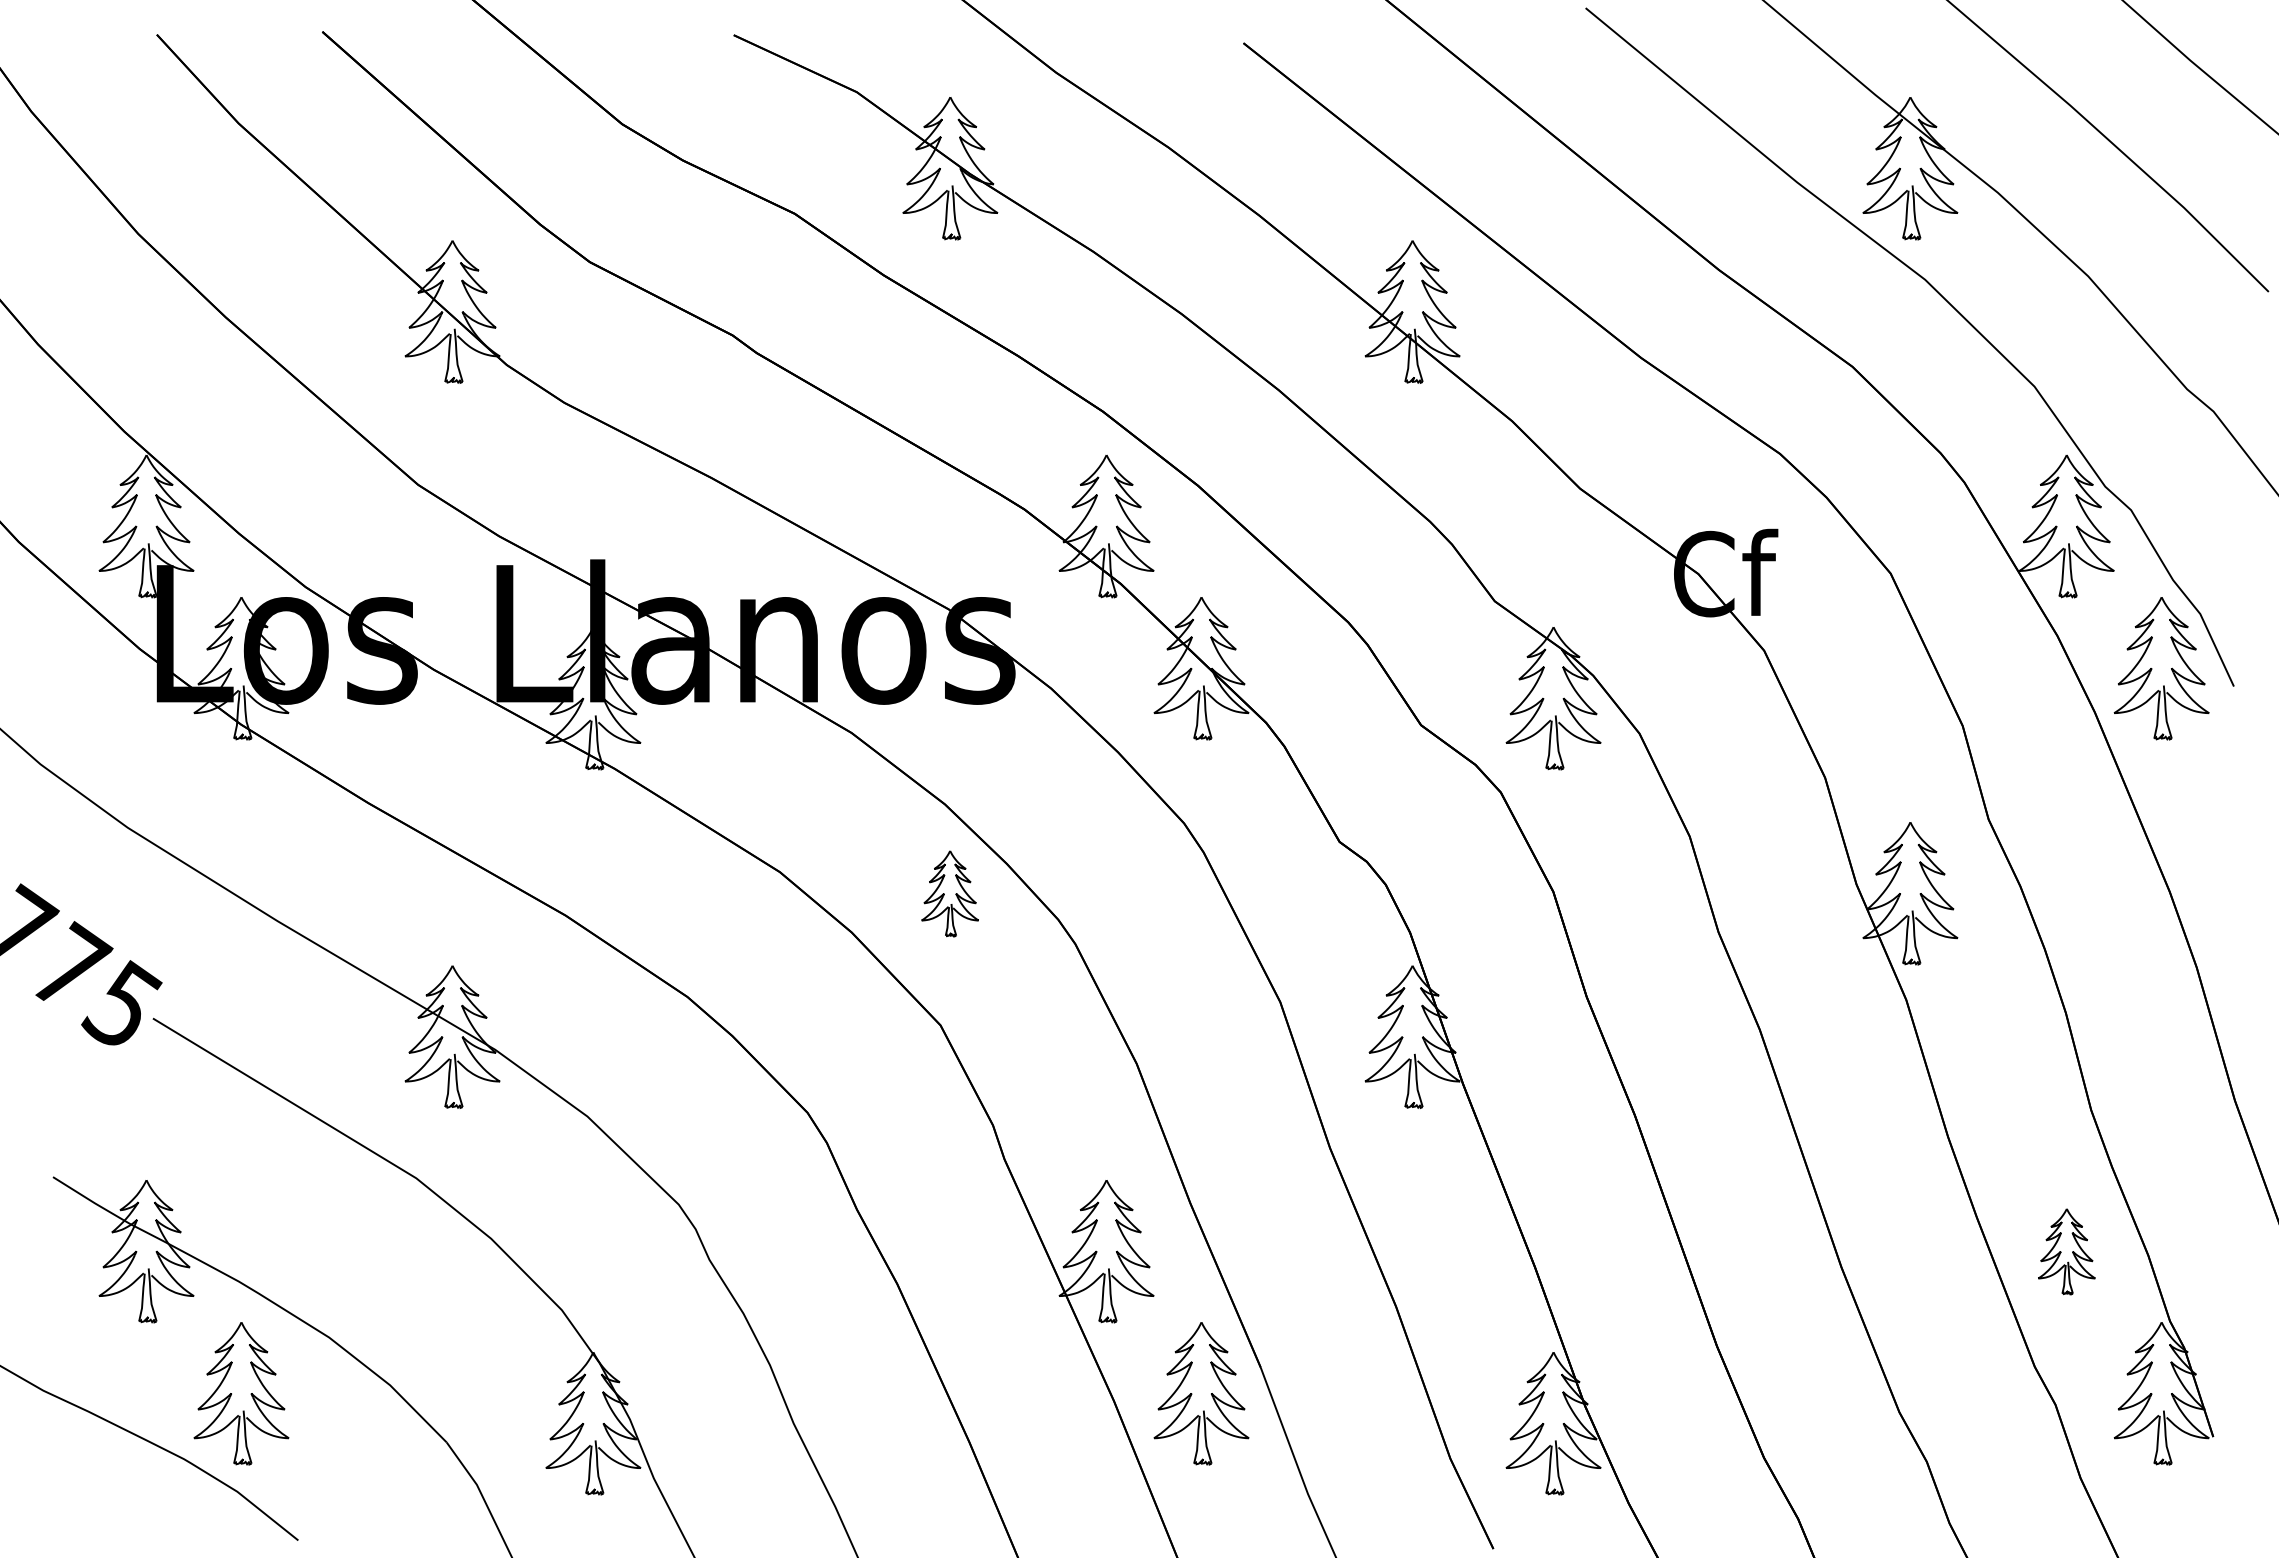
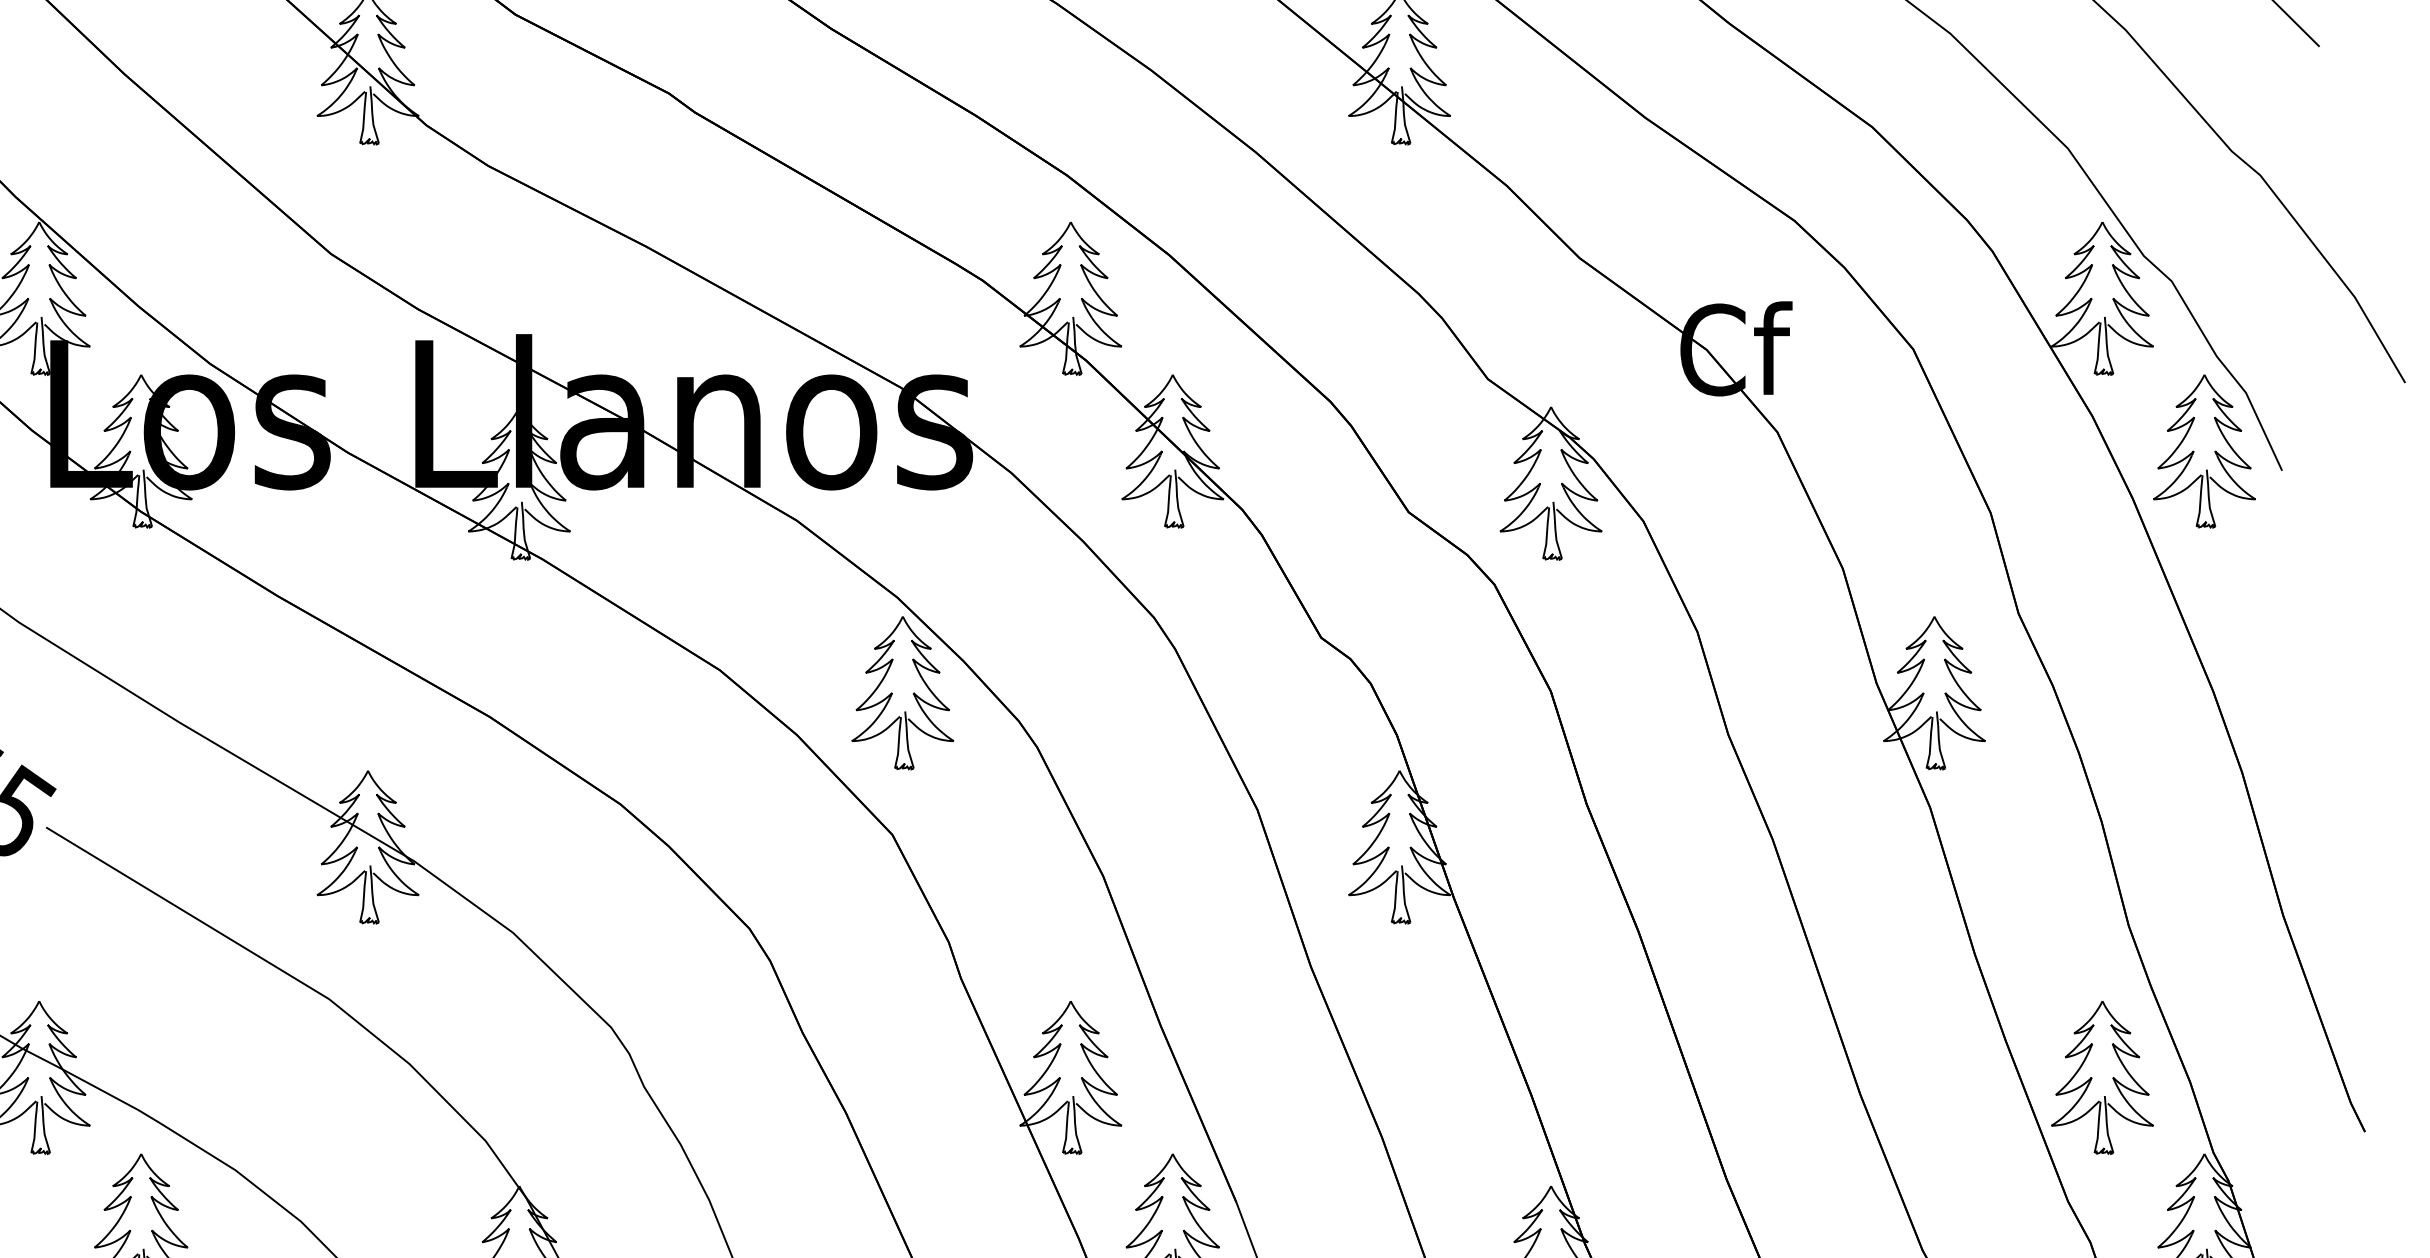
part: (949, 893) -> (902, 693), size x1.67
part: (2066, 1251) -> (2102, 1077), size x1.67

